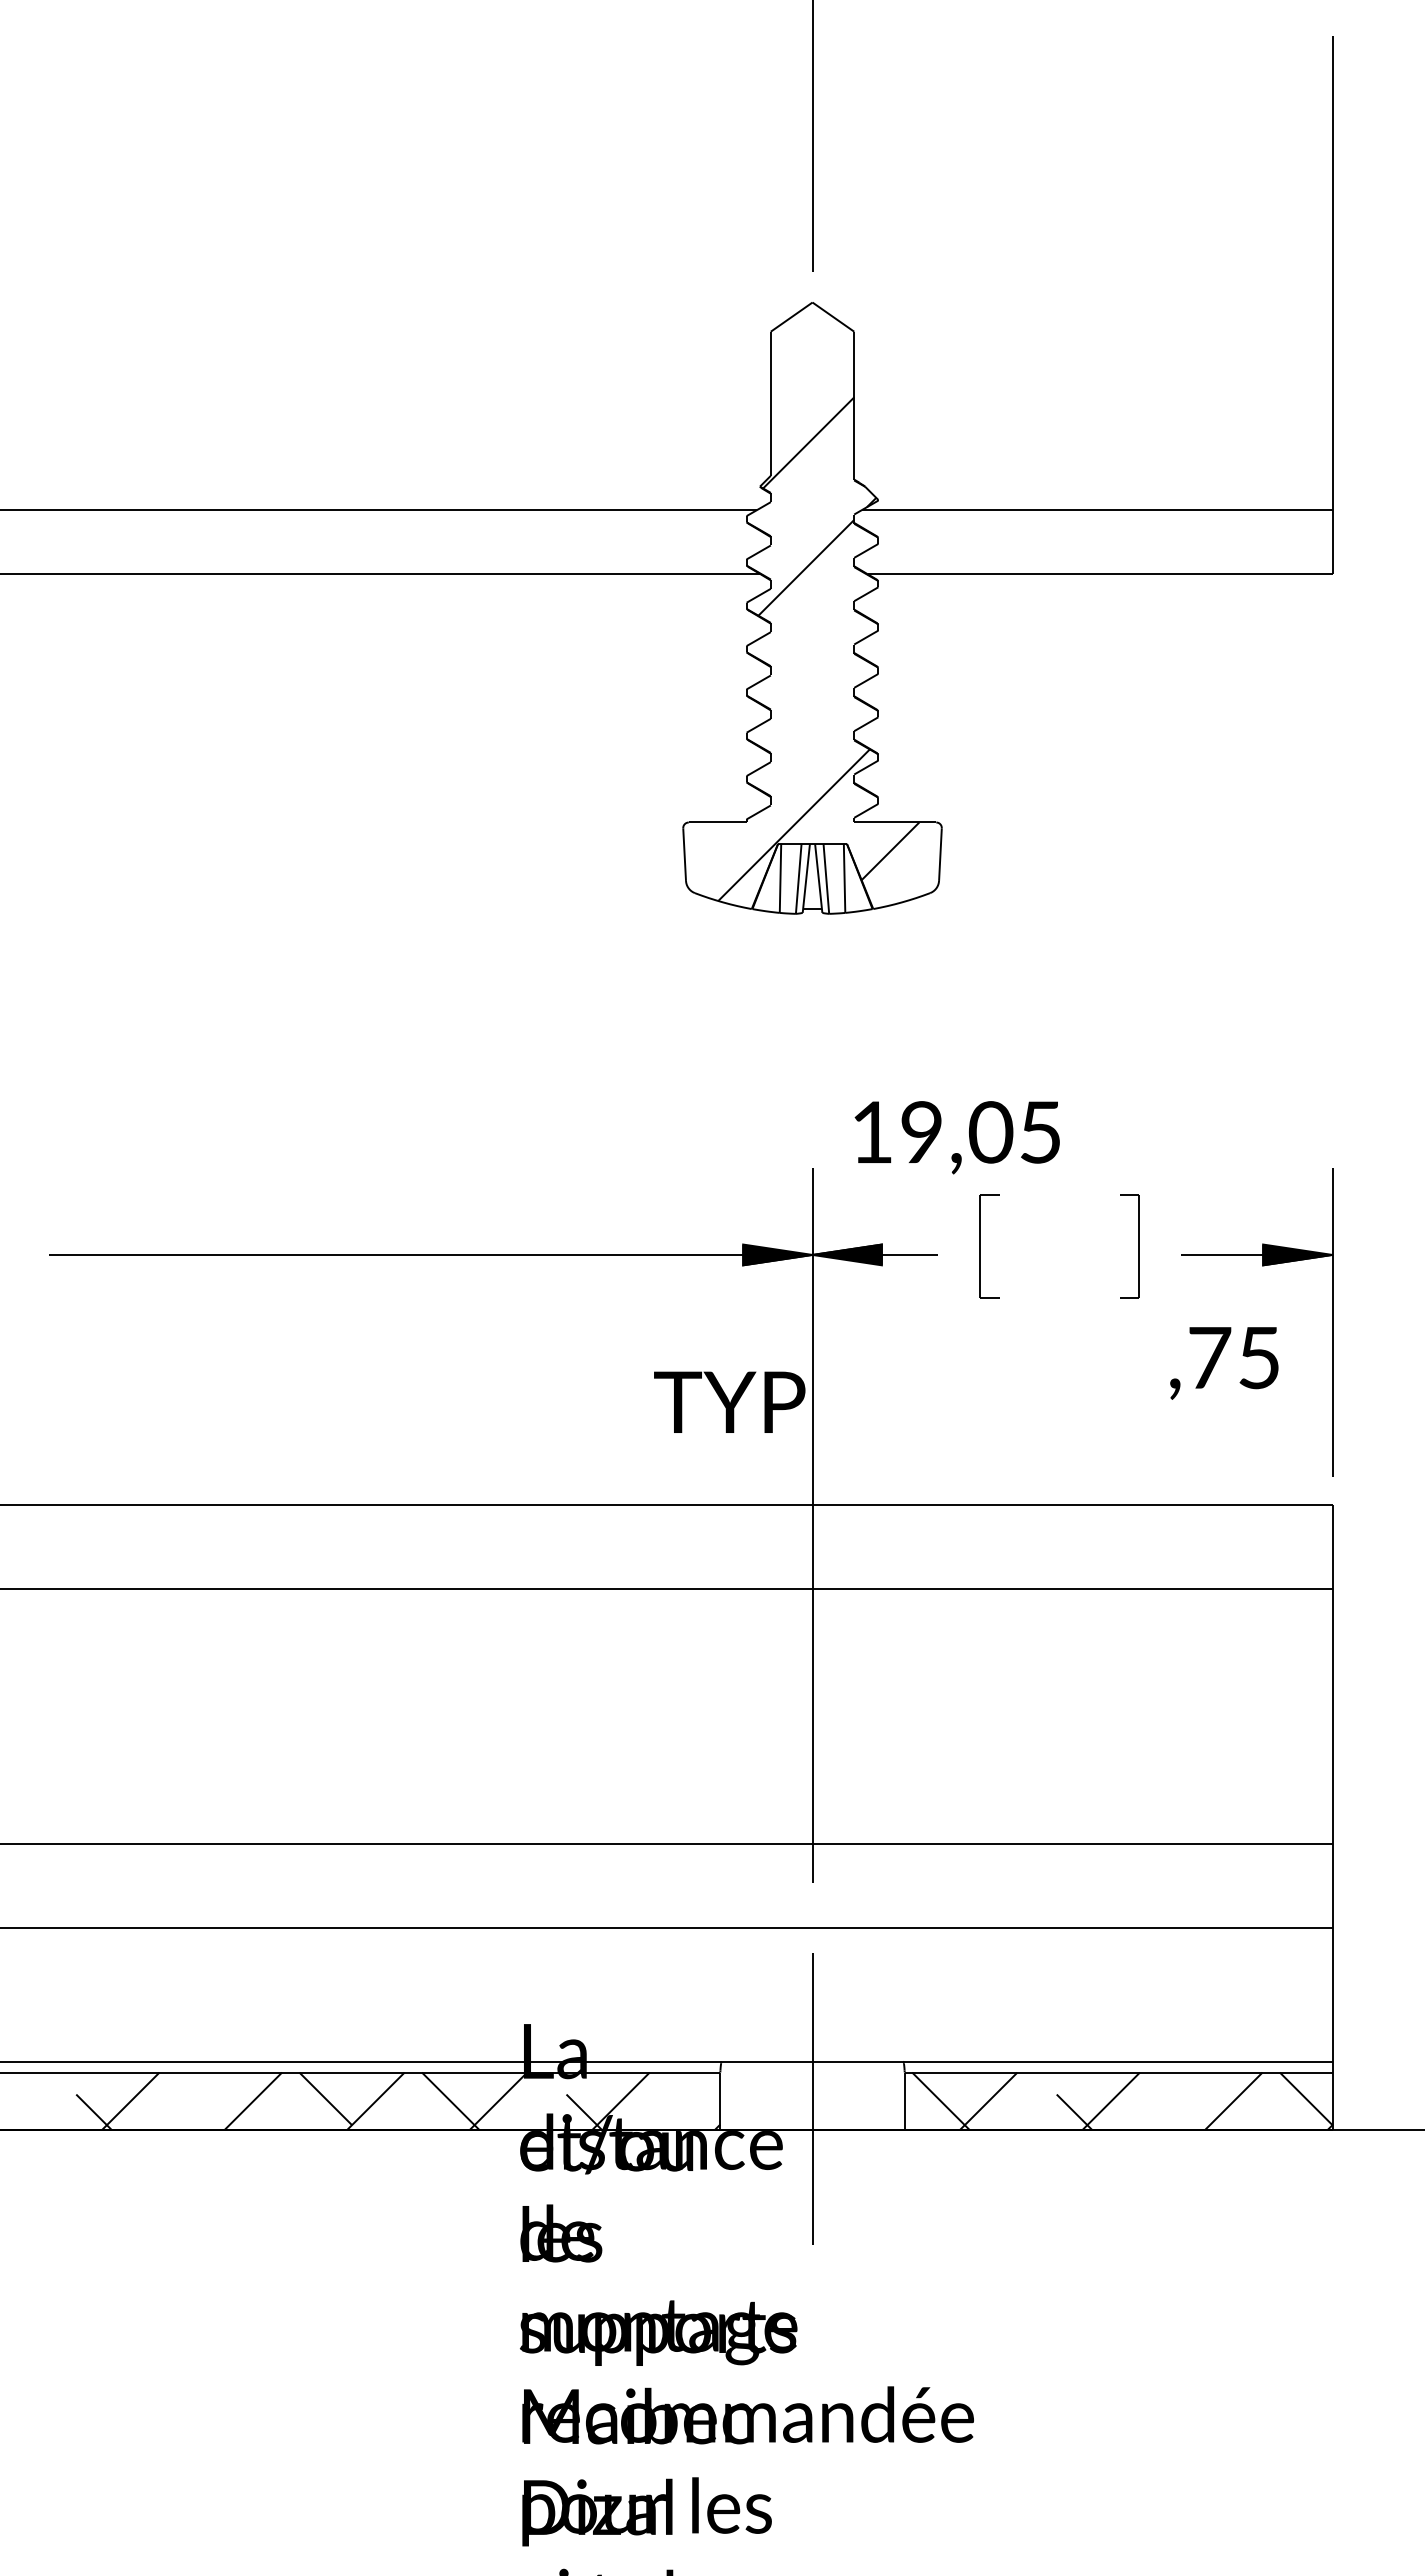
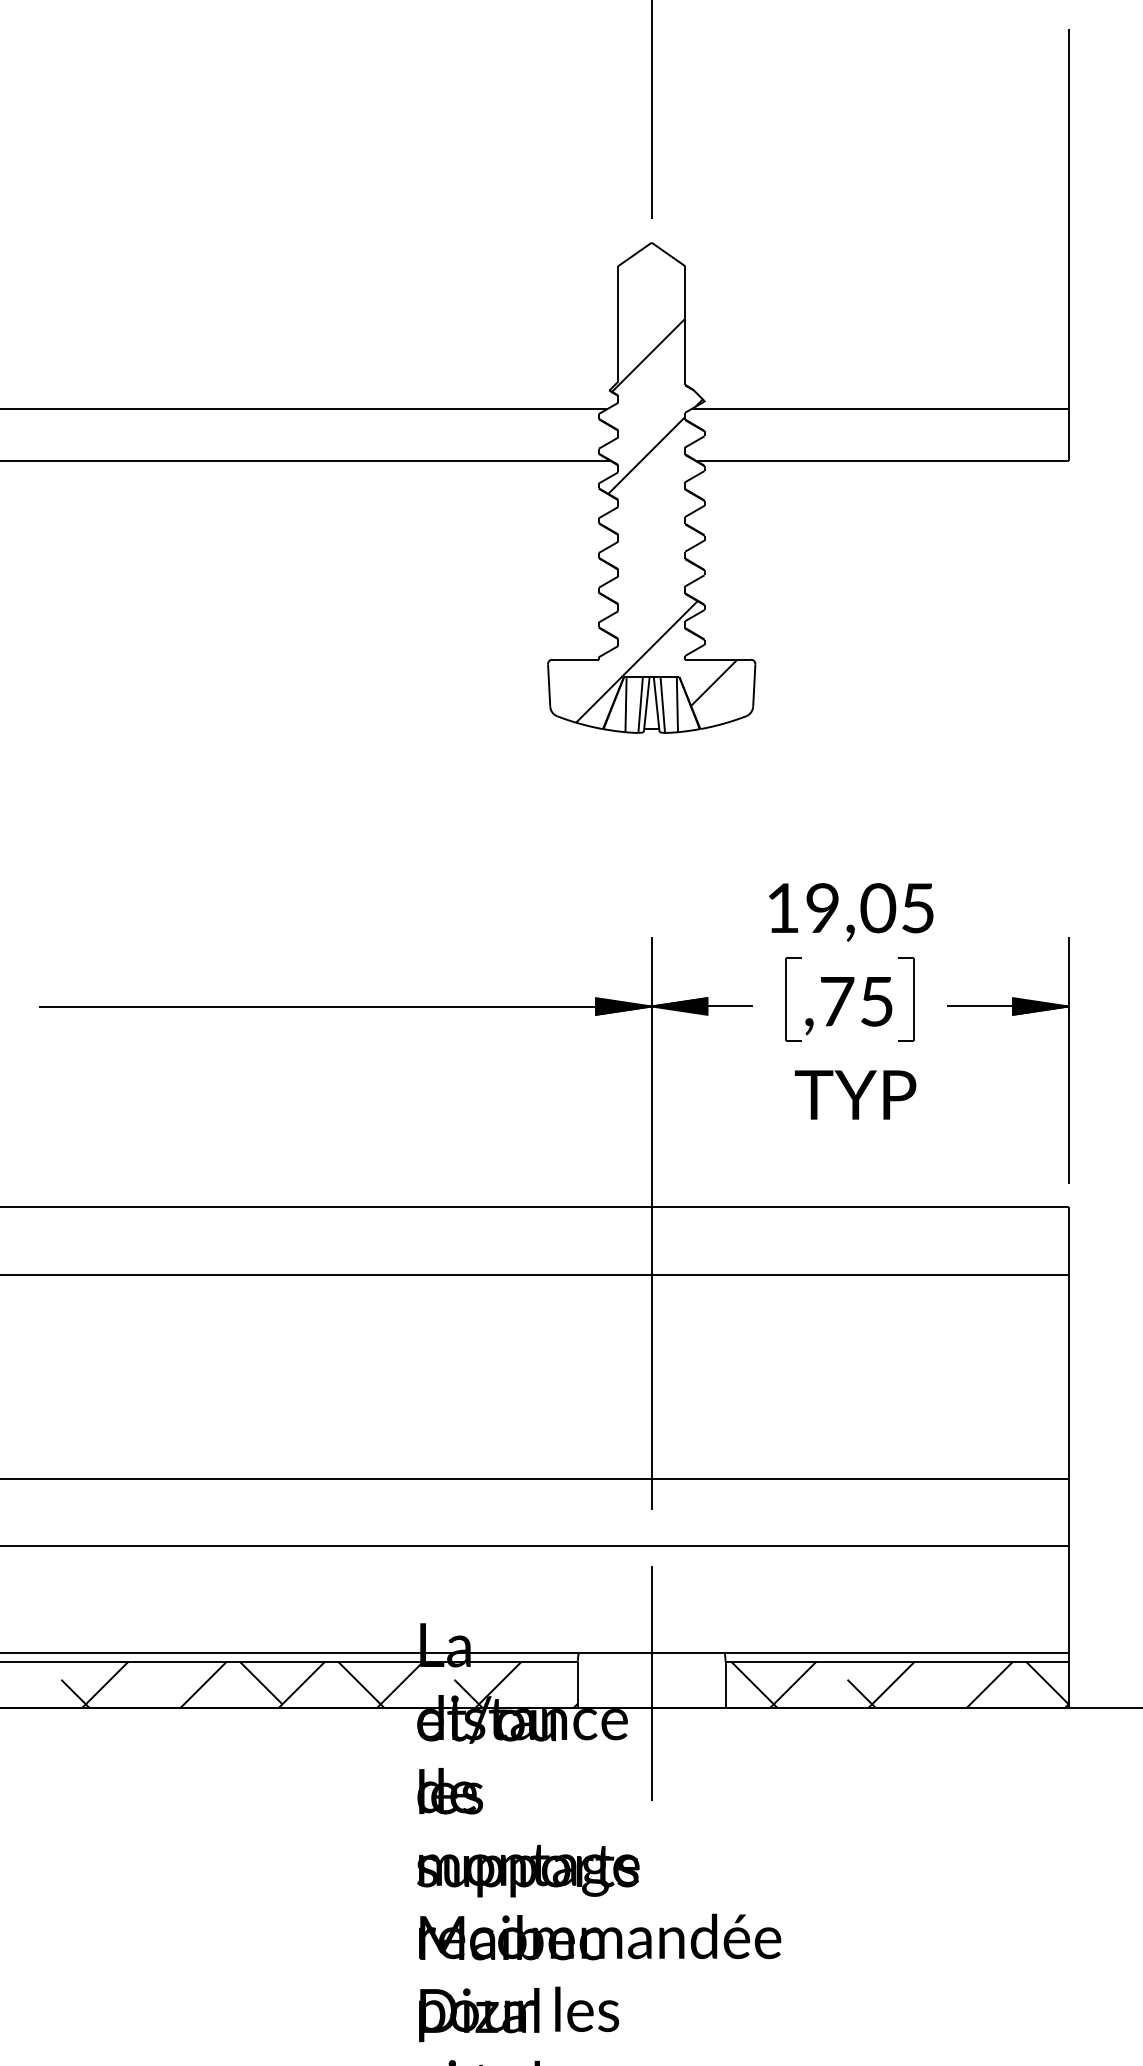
text: (956, 1137) -> (850, 912), moved
text: (1224, 1363) -> (848, 1006), moved
text: (729, 1401) -> (855, 1094), moved

